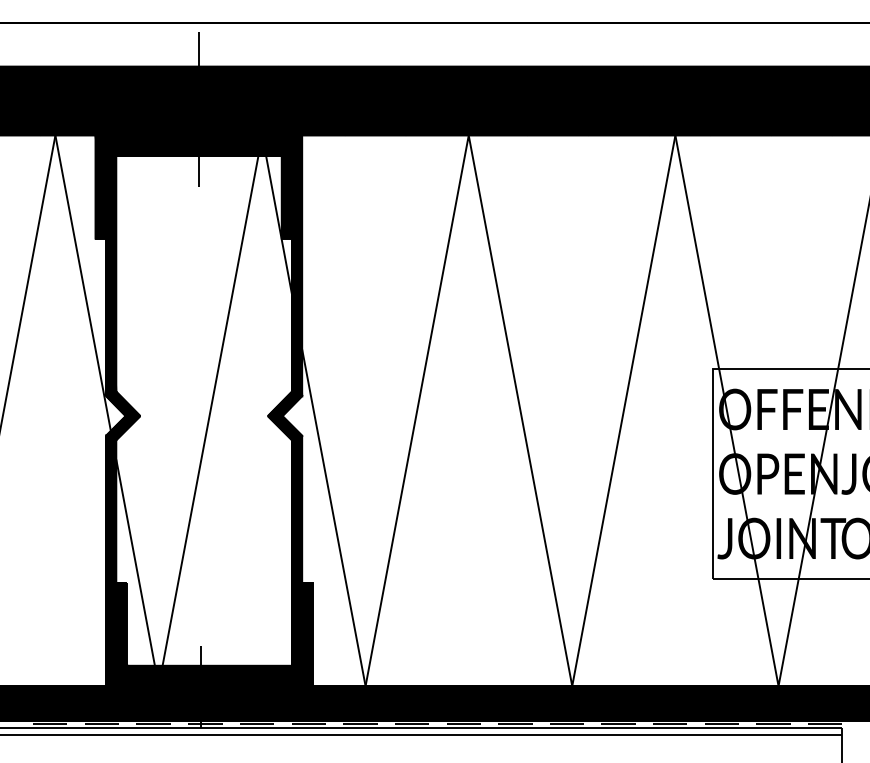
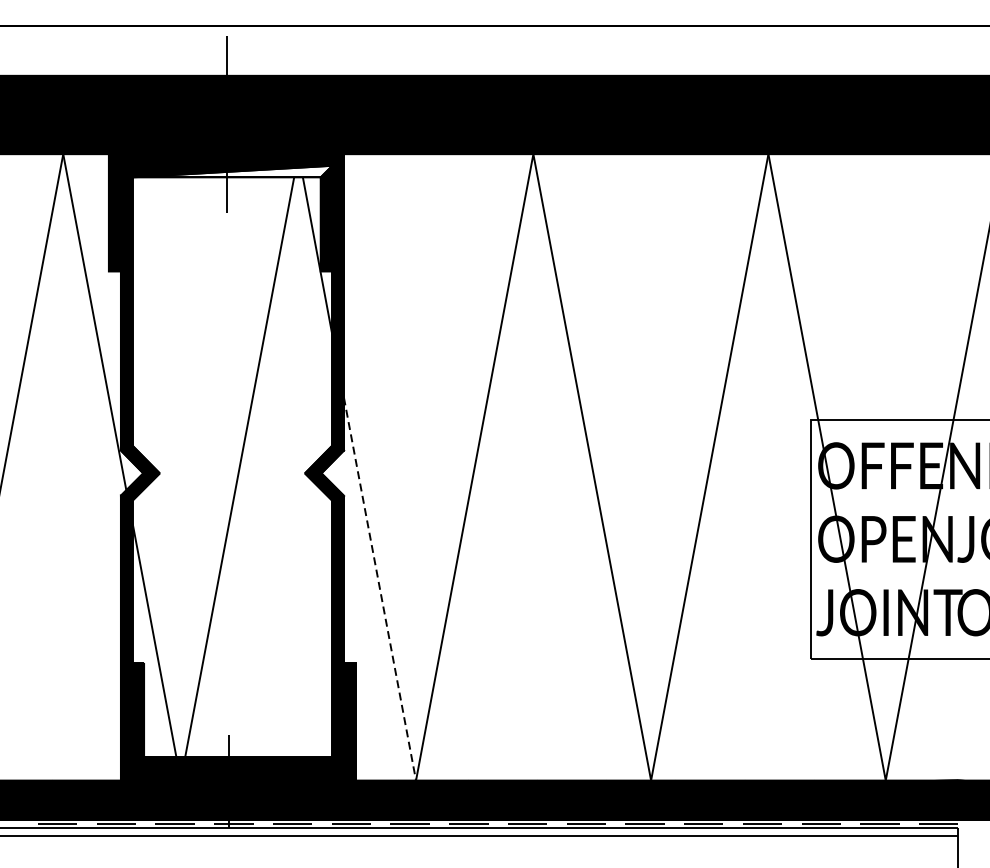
fill: (203, 150) -> (231, 171), removed
line: (333, 518) -> (379, 589), solid -> dashed

